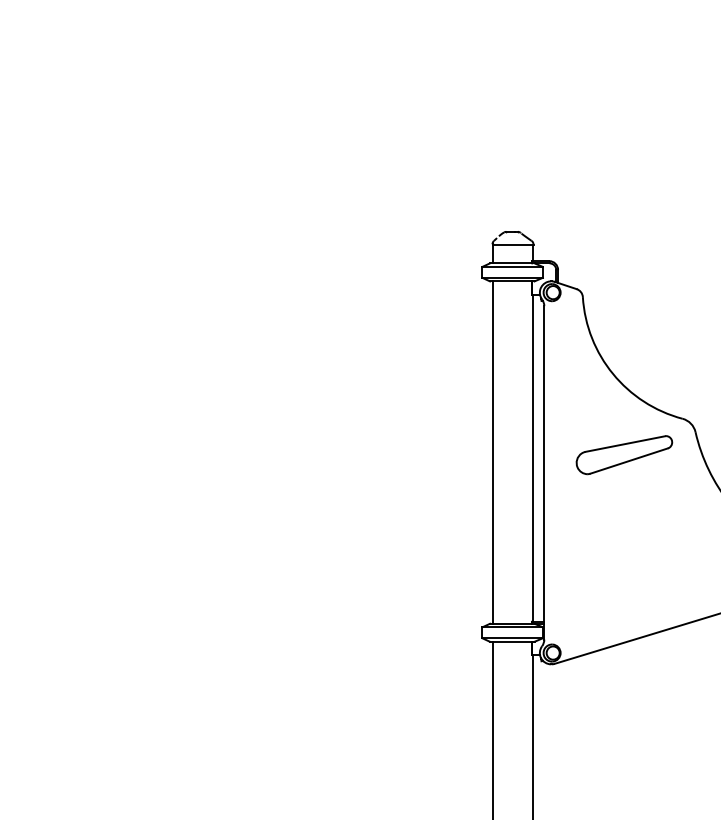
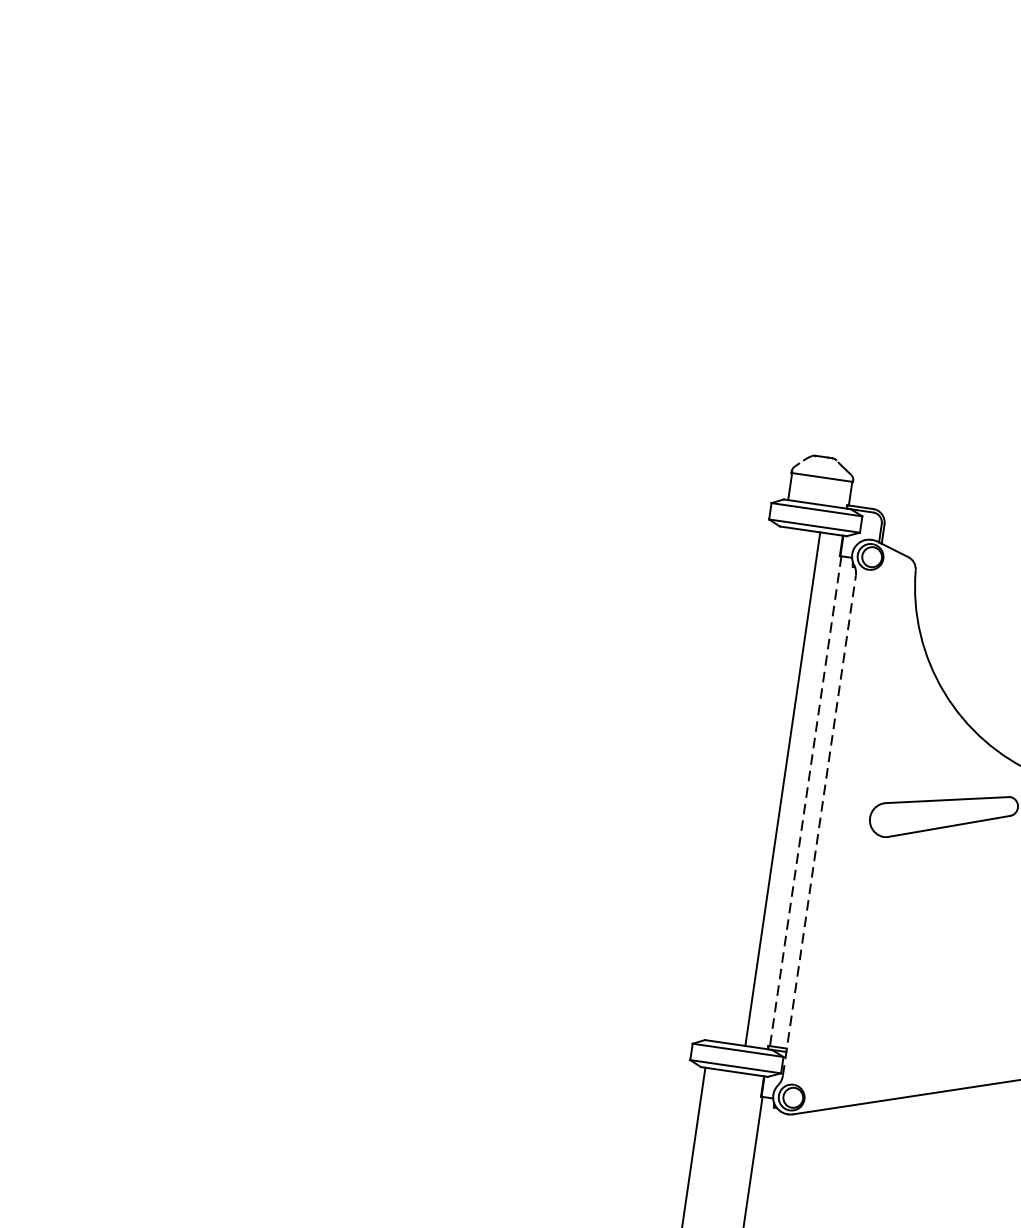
line: (492, 452) -> (782, 788), moved
line: (533, 458) -> (806, 801), solid -> dashed
line: (544, 472) -> (819, 825), solid -> dashed

